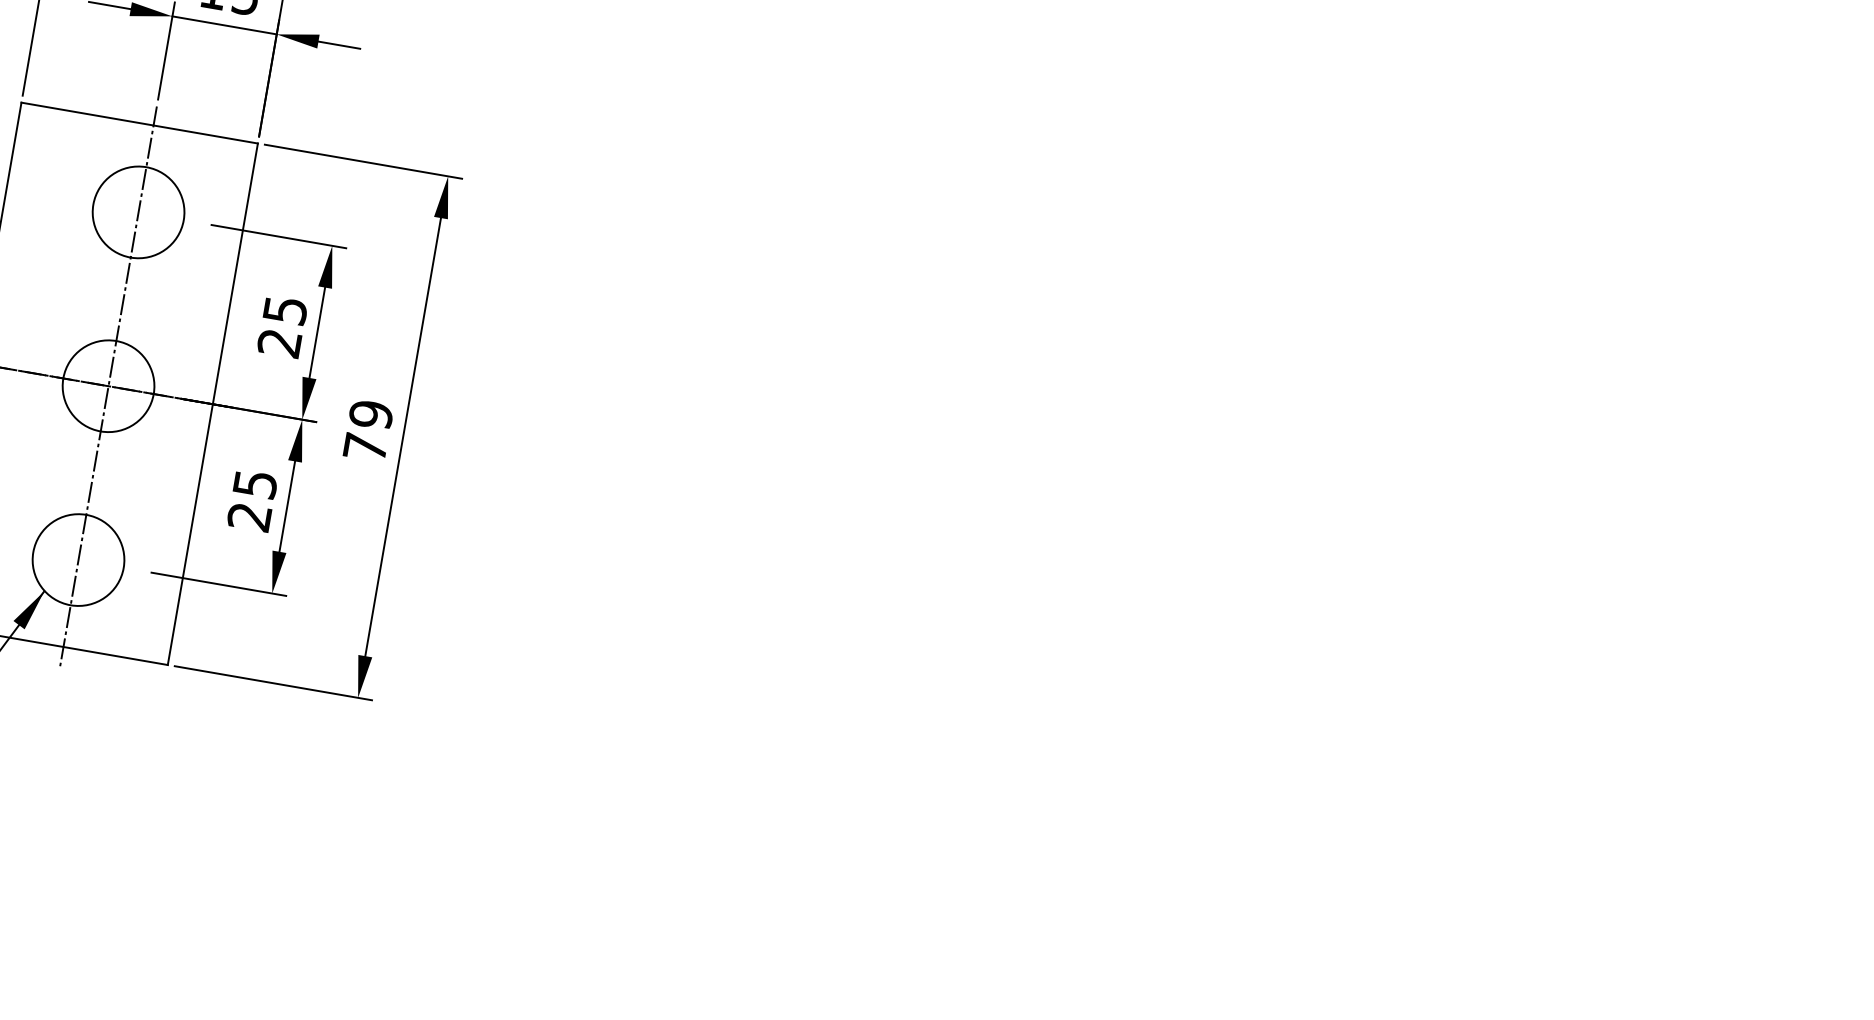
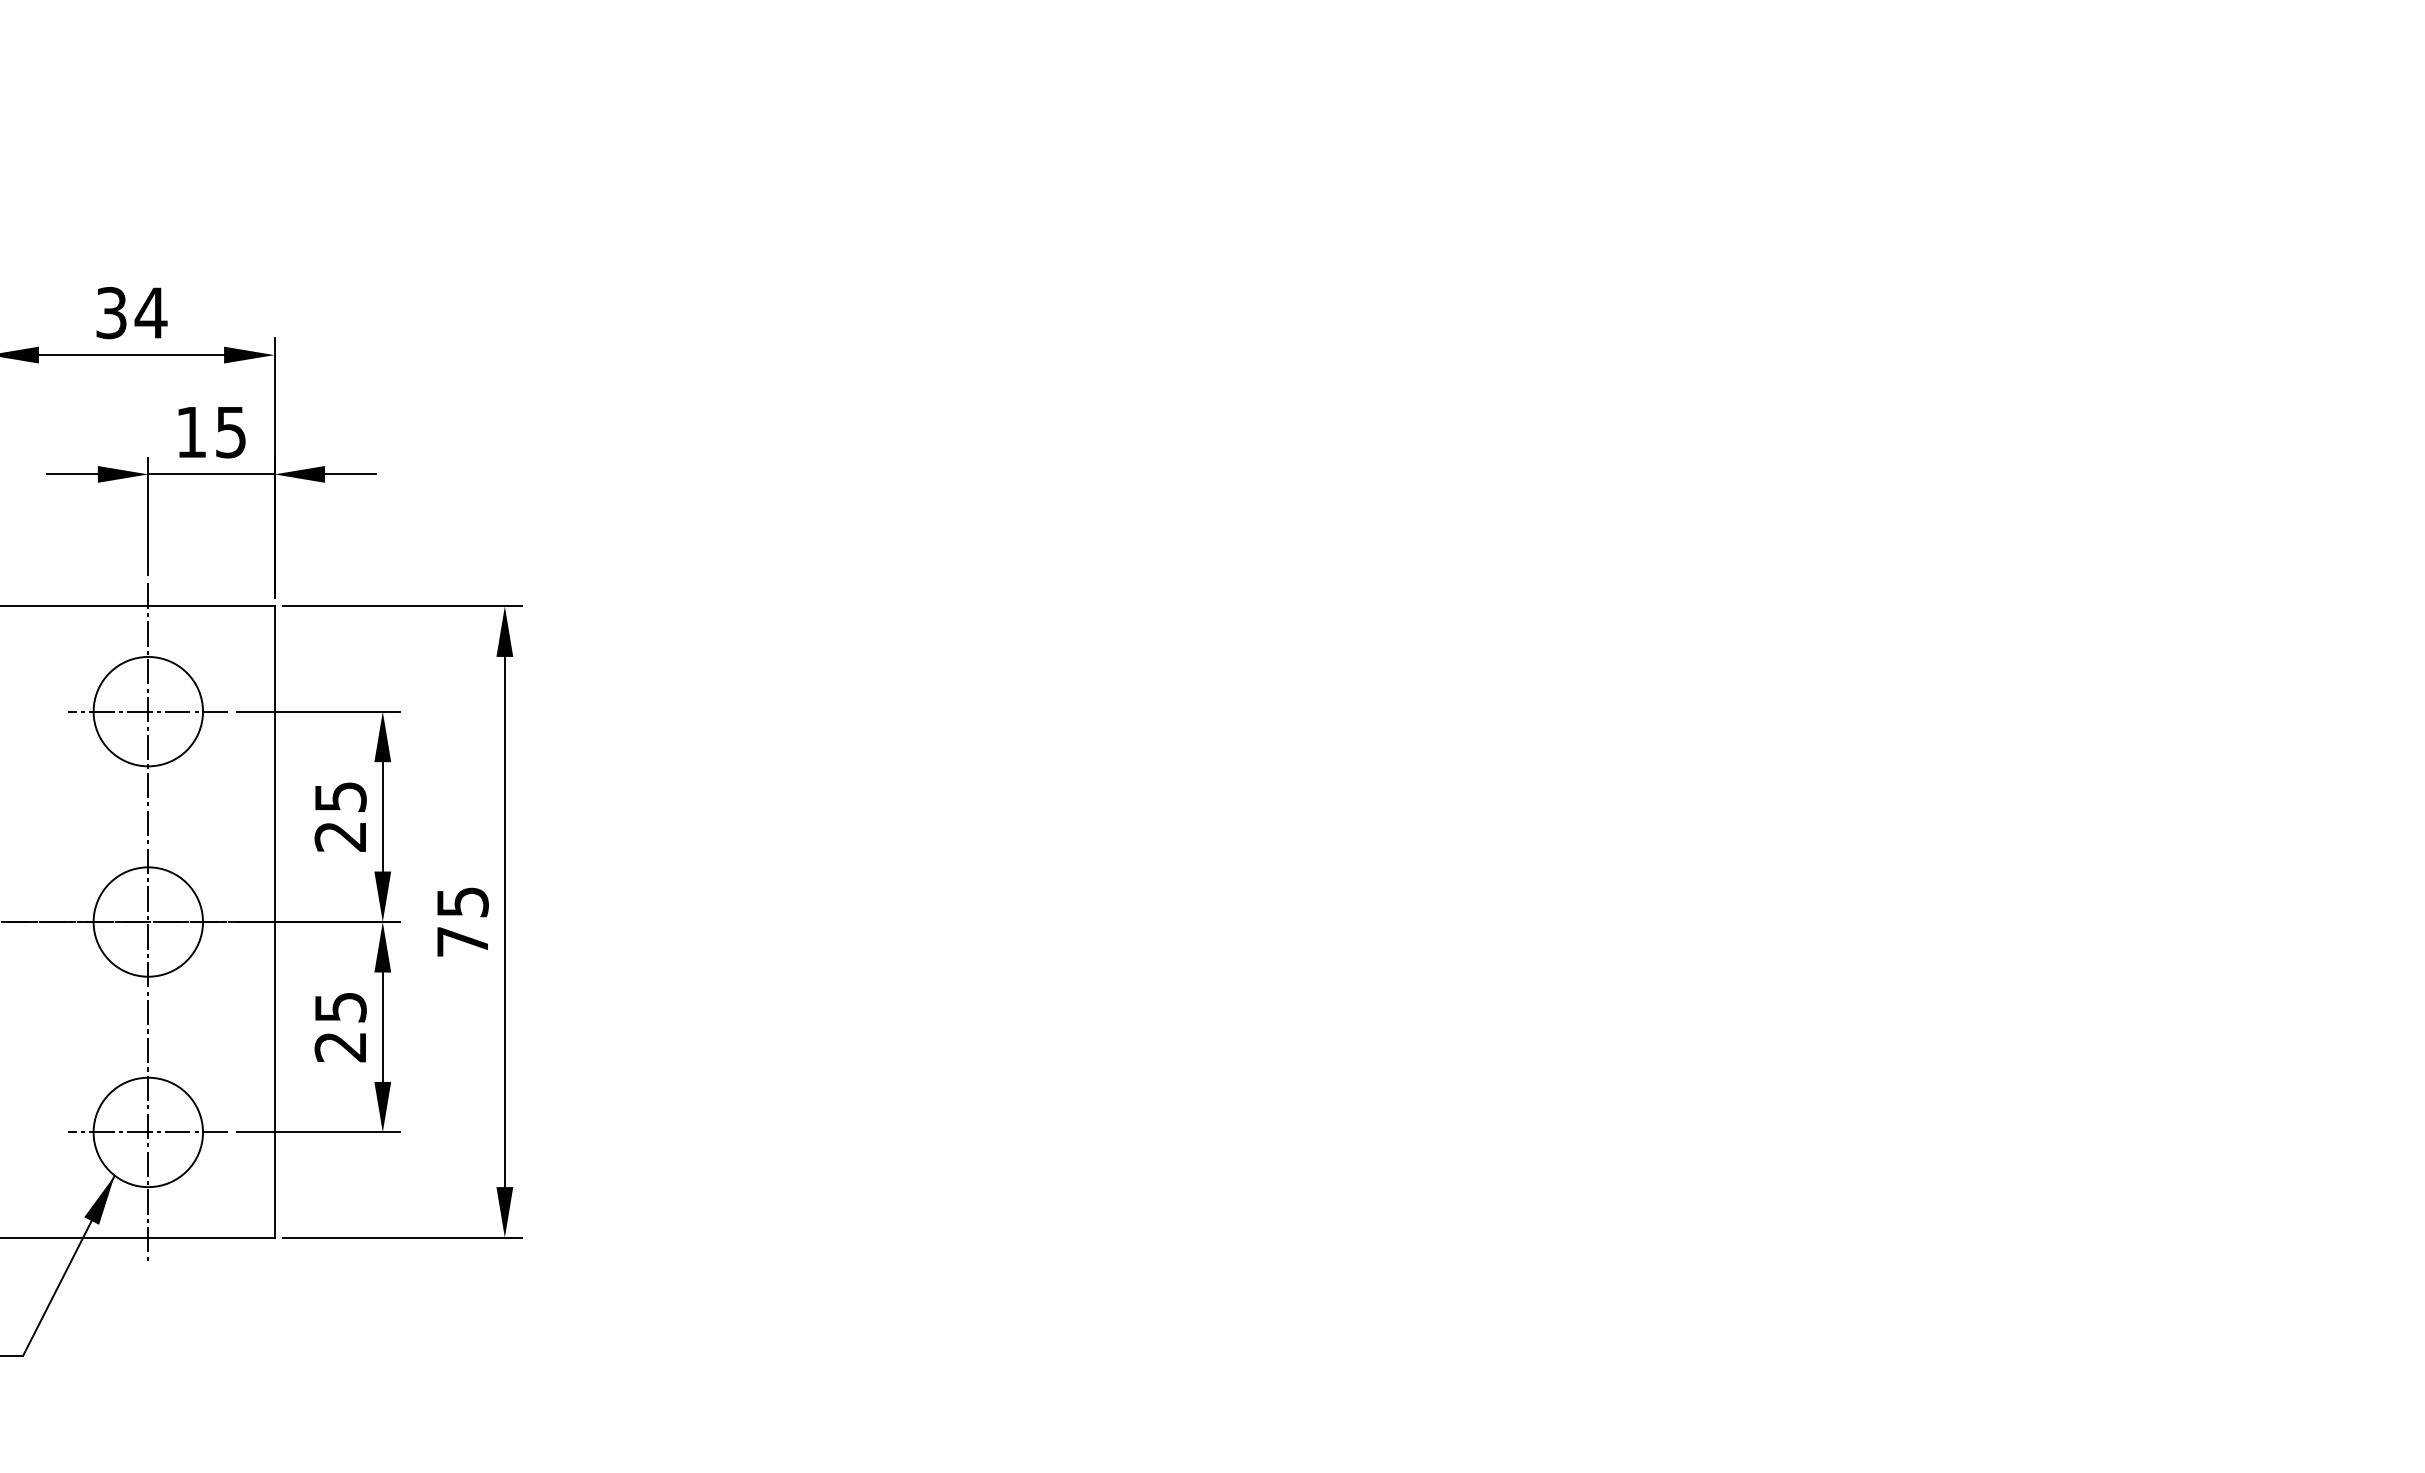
line: (138, 212) -> (148, 711), added
text: (371, 414) -> (462, 901), 79 -> 75
line: (78, 560) -> (148, 1132), added

